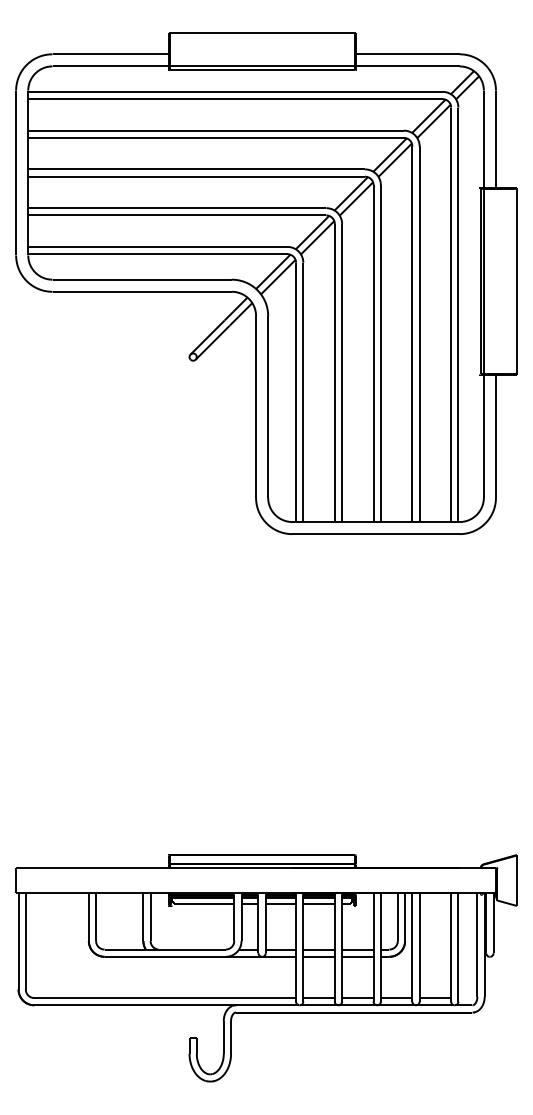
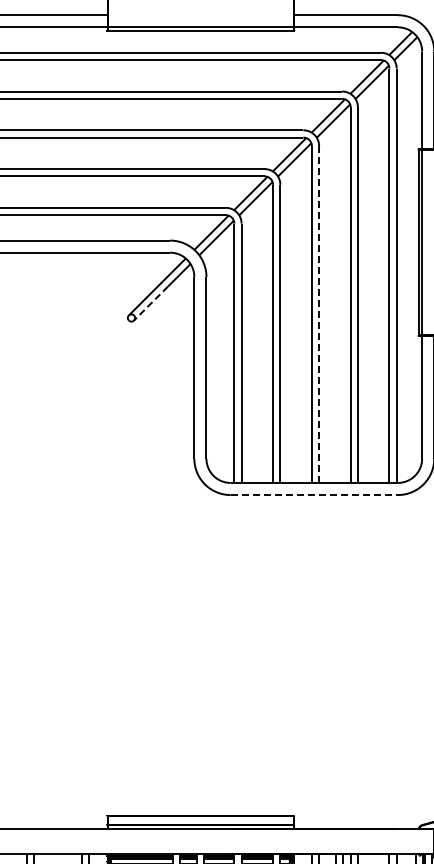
line: (212, 342) -> (150, 303), solid -> dashed
line: (380, 351) -> (318, 312), solid -> dashed
line: (376, 534) -> (314, 495), solid -> dashed

